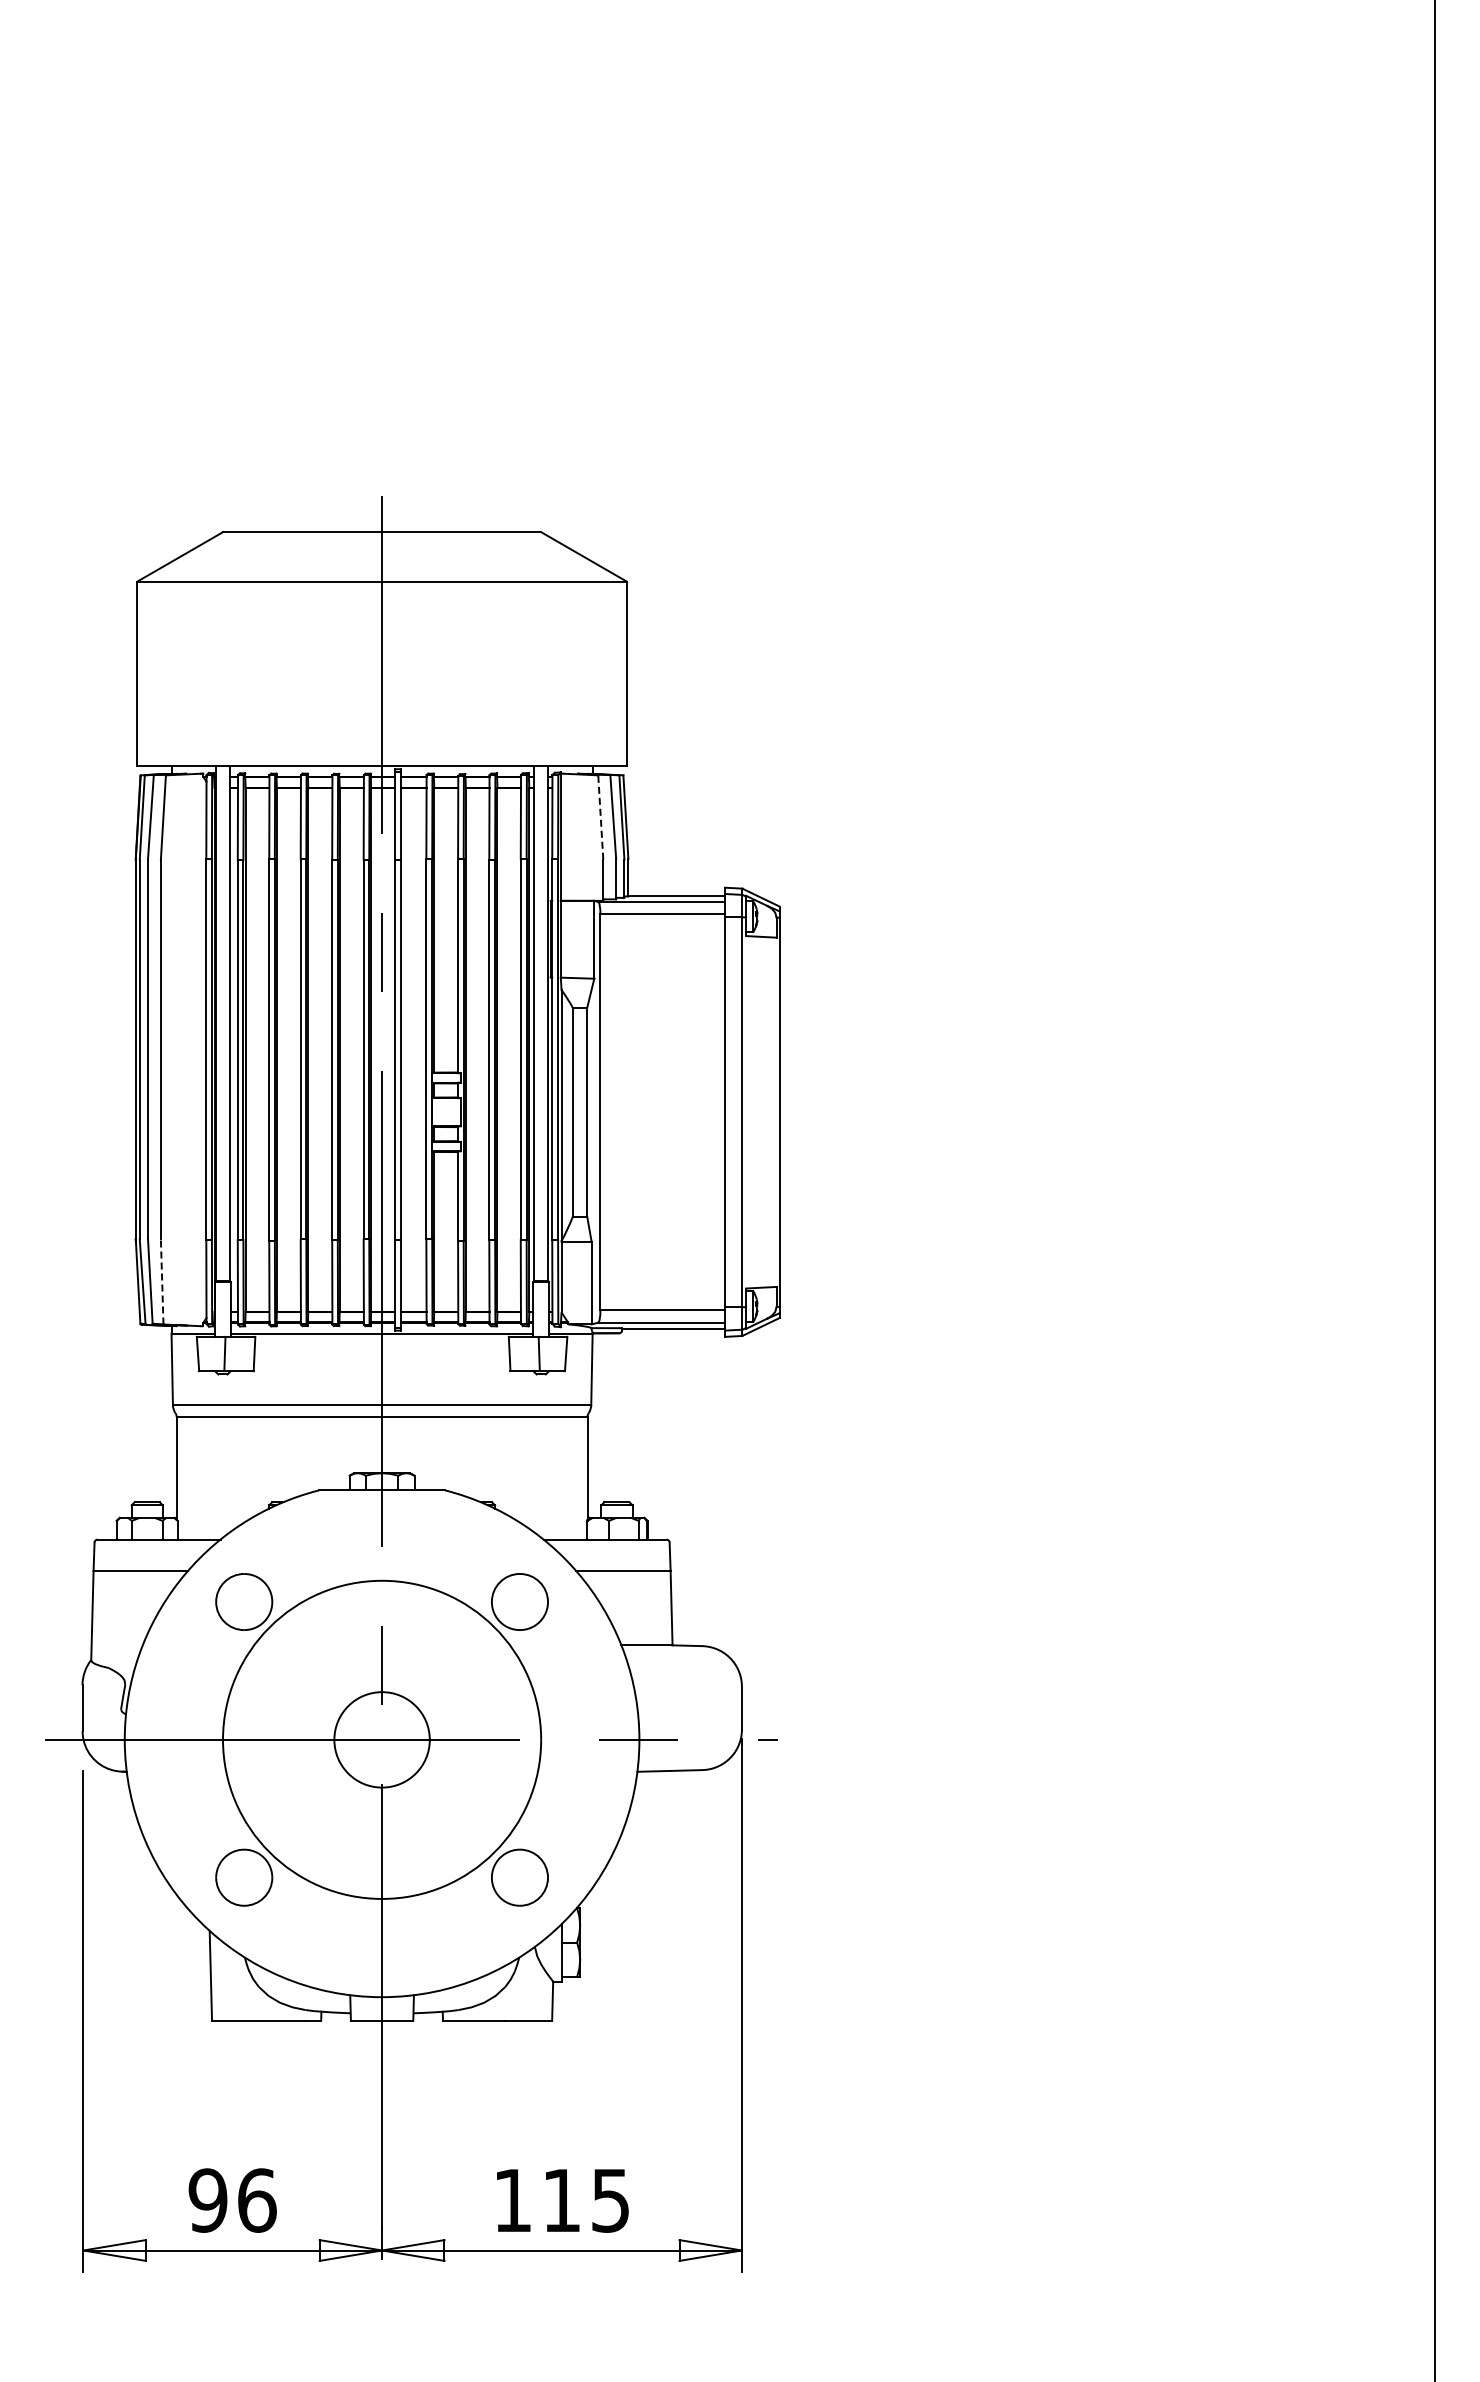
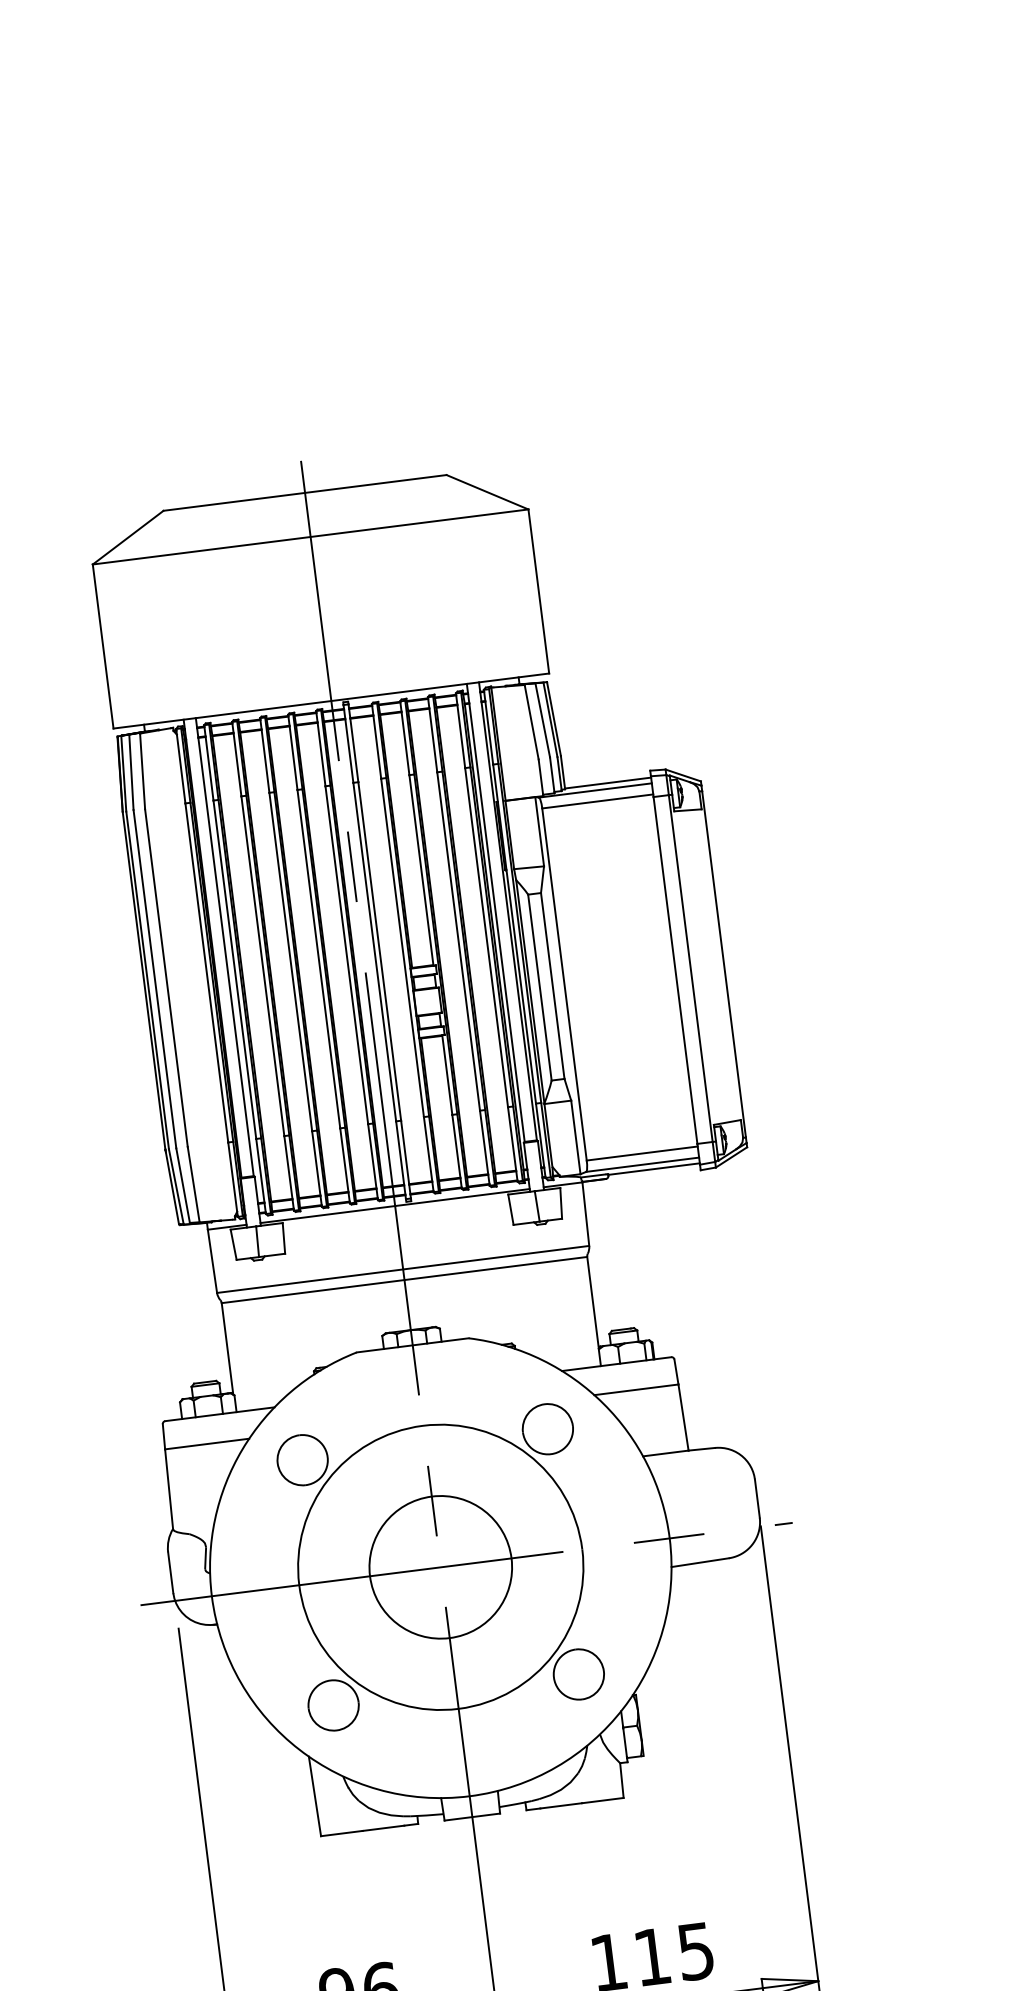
line: (600, 817) -> (531, 722), dashed -> solid
line: (162, 1281) -> (193, 1184), dashed -> solid
circle: (381, 1739) -> (440, 1567), size x1.67

